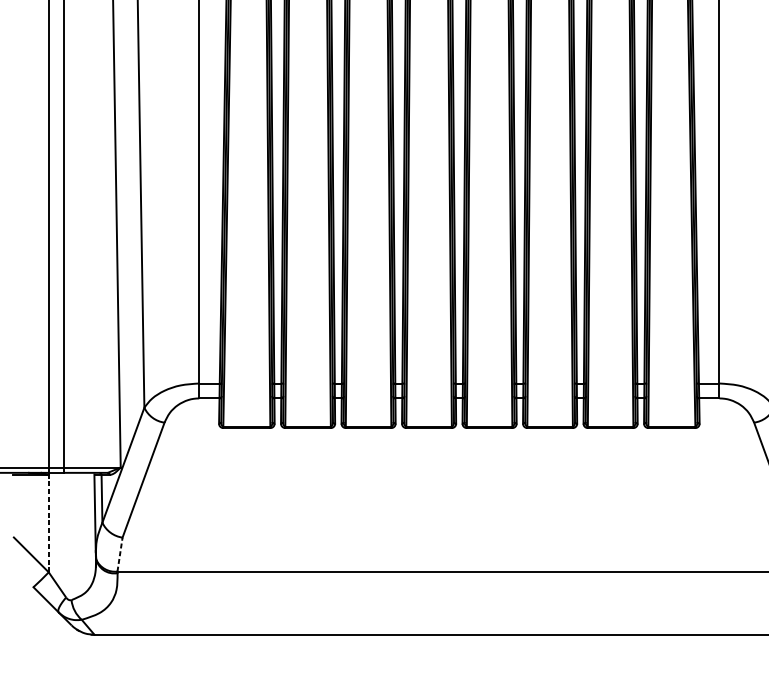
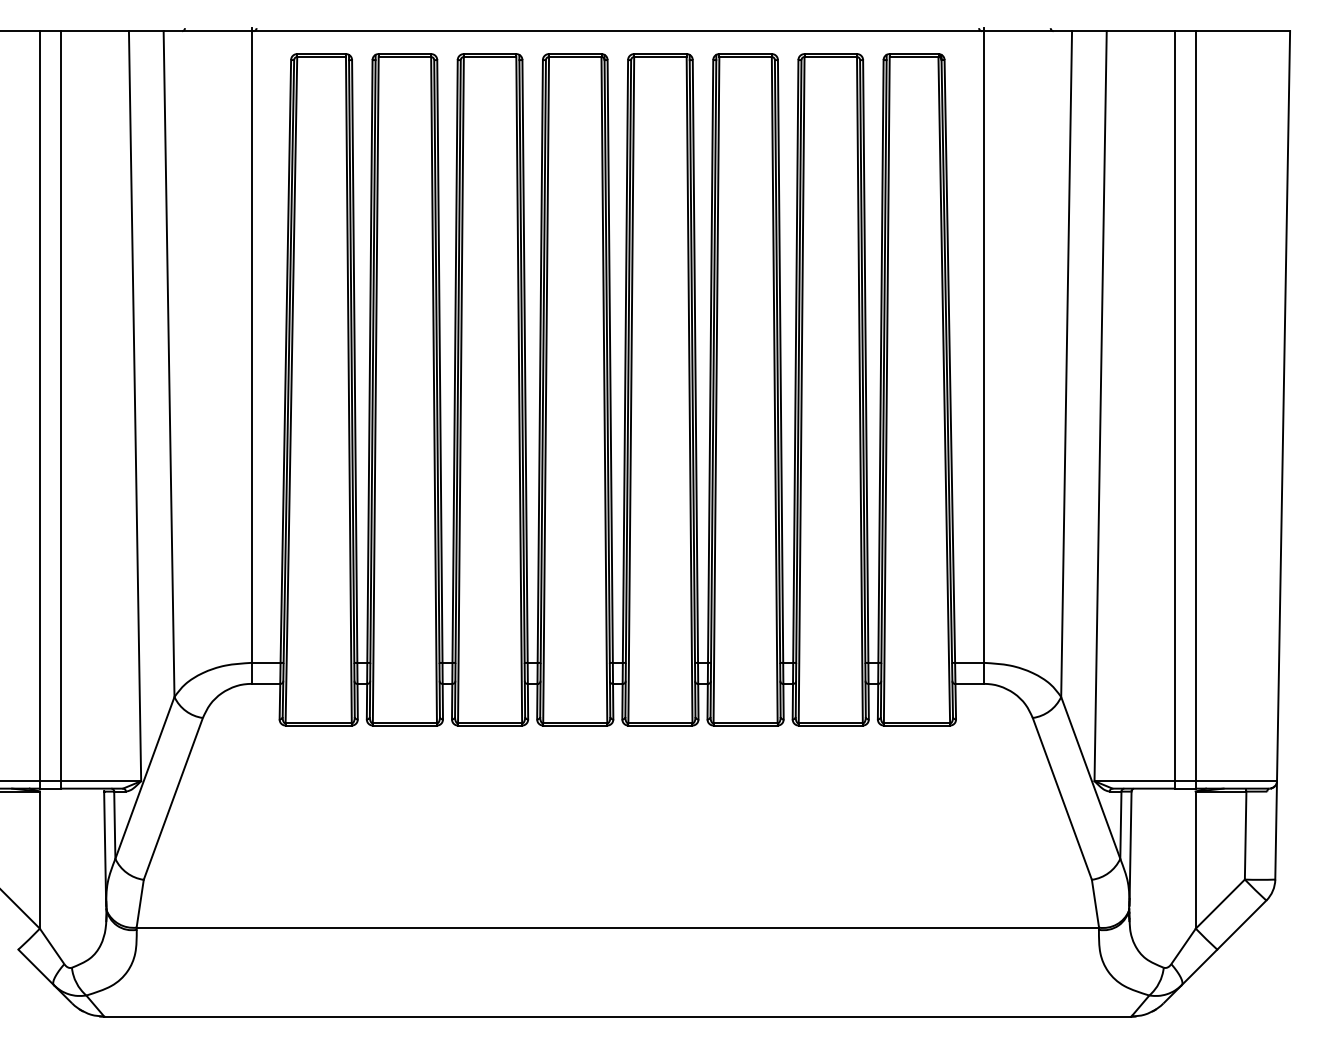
line: (48, 523) -> (39, 860), dashed -> solid
line: (120, 554) -> (140, 903), dashed -> solid

